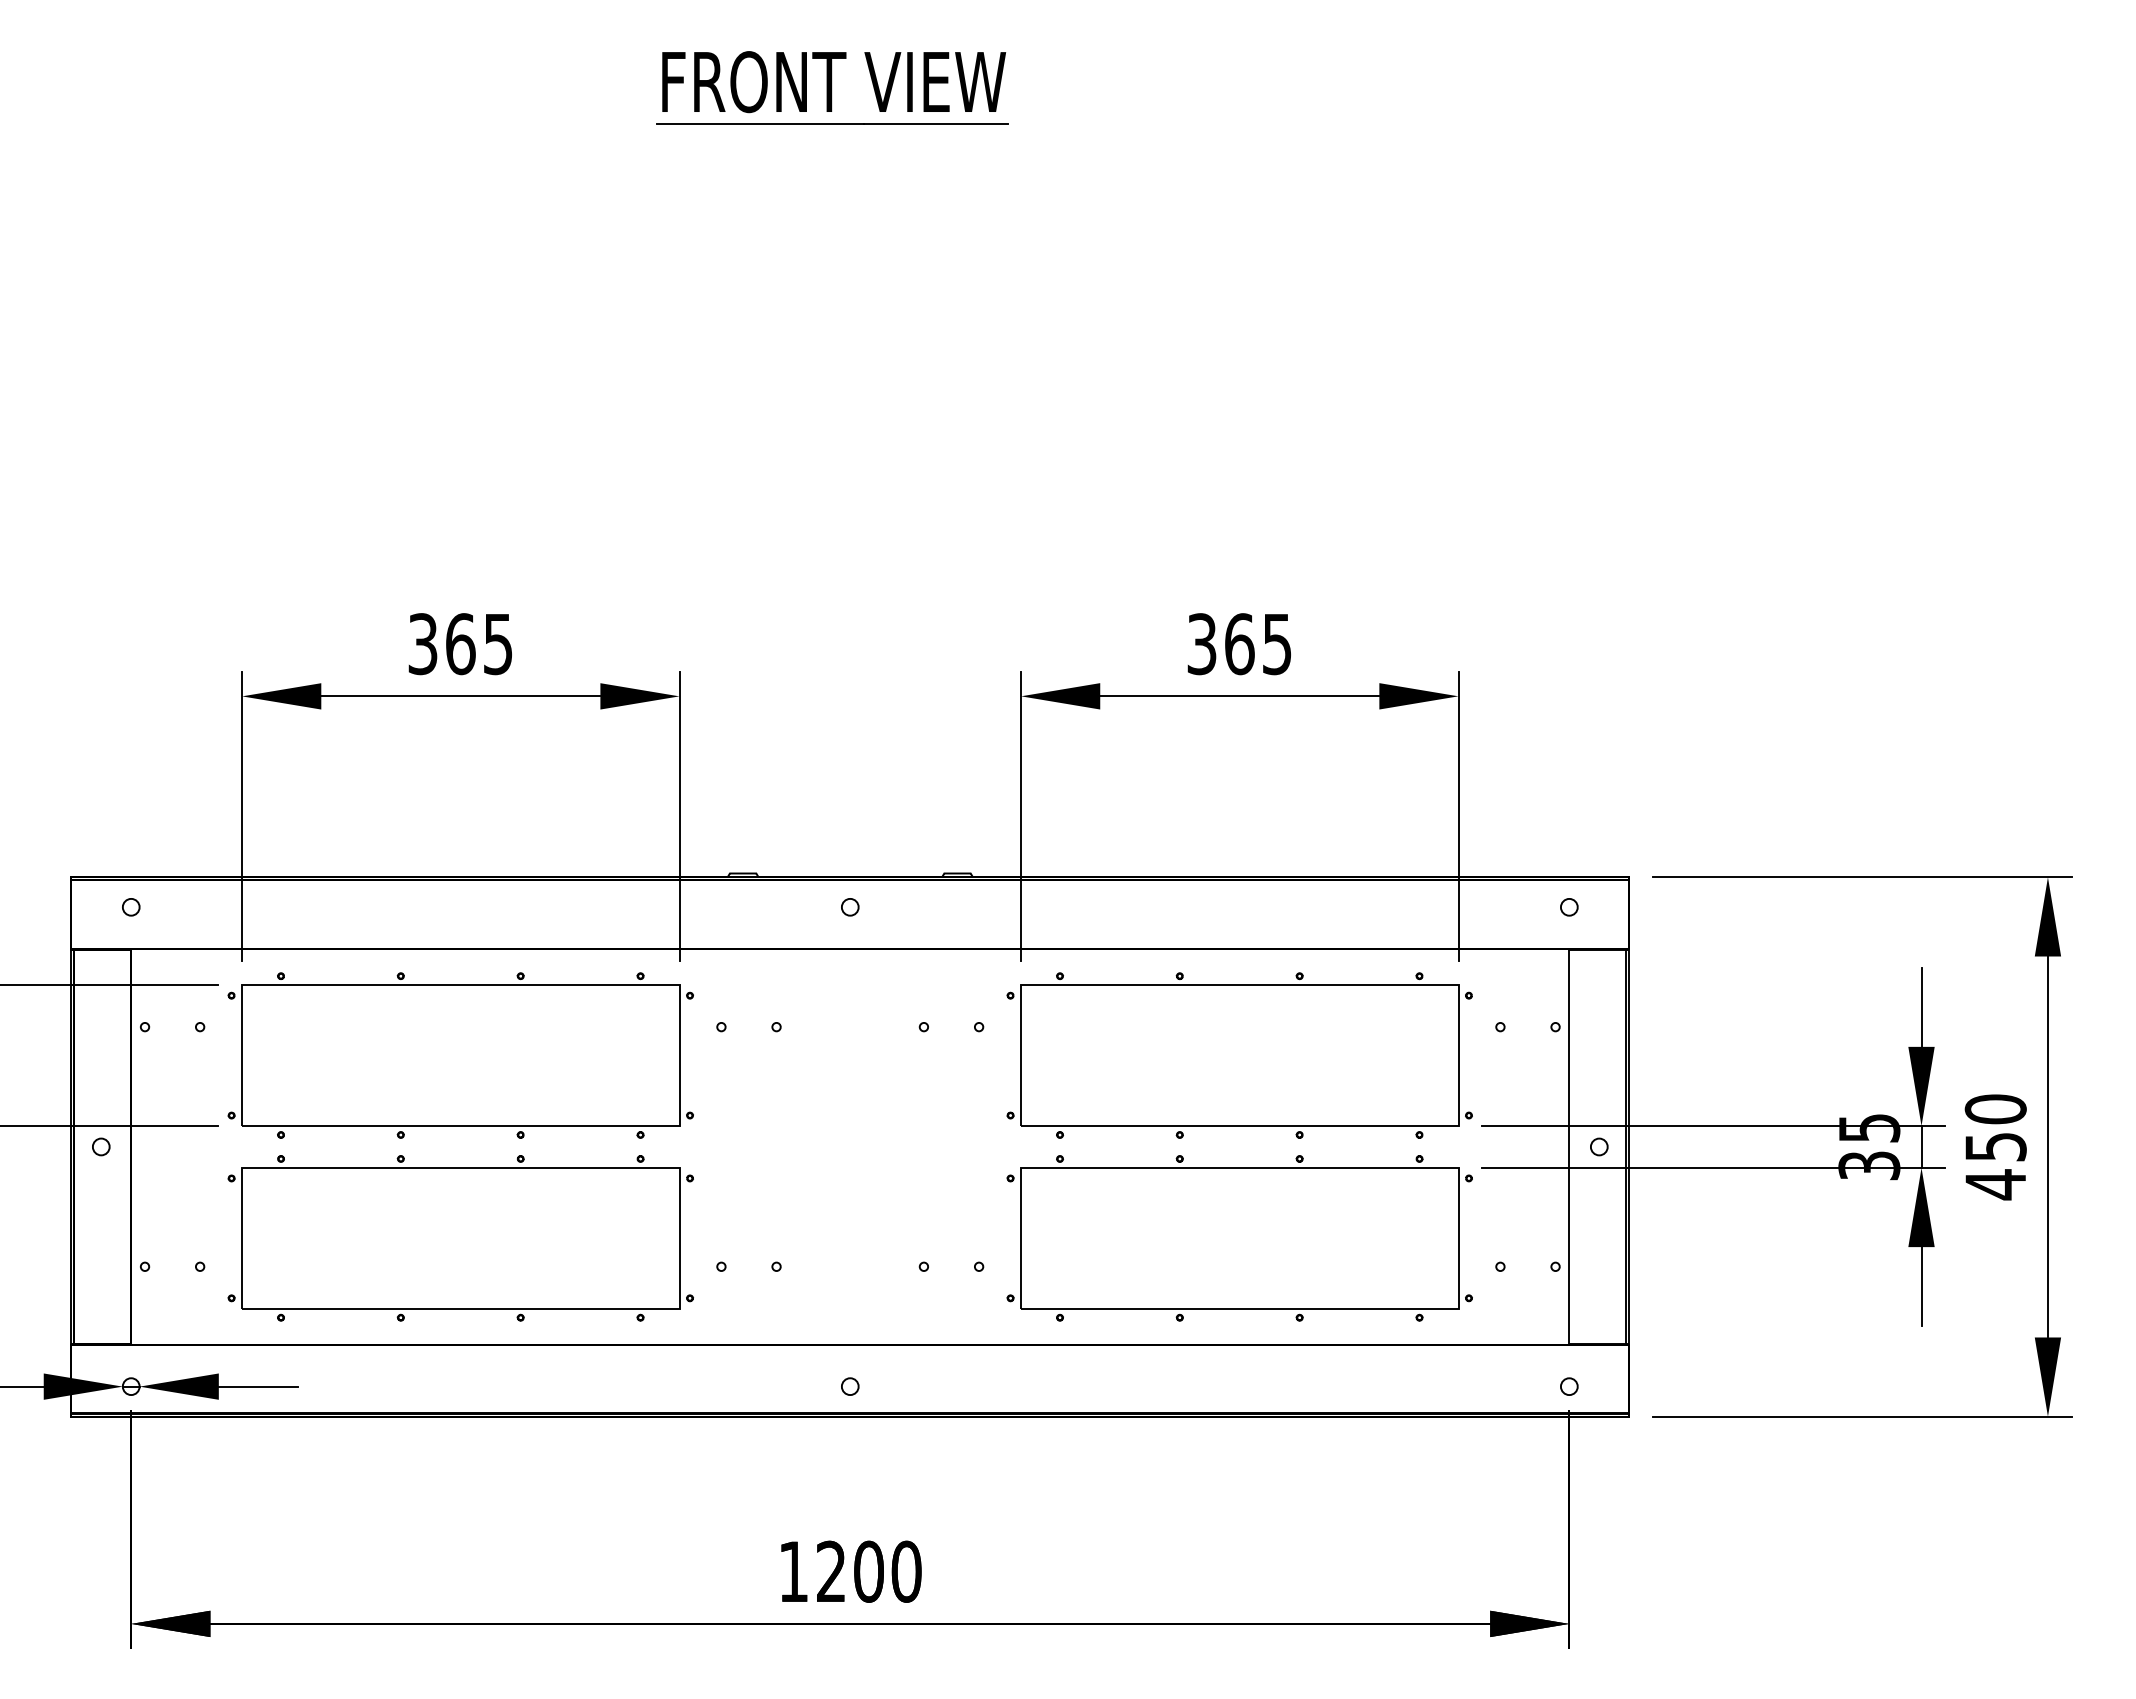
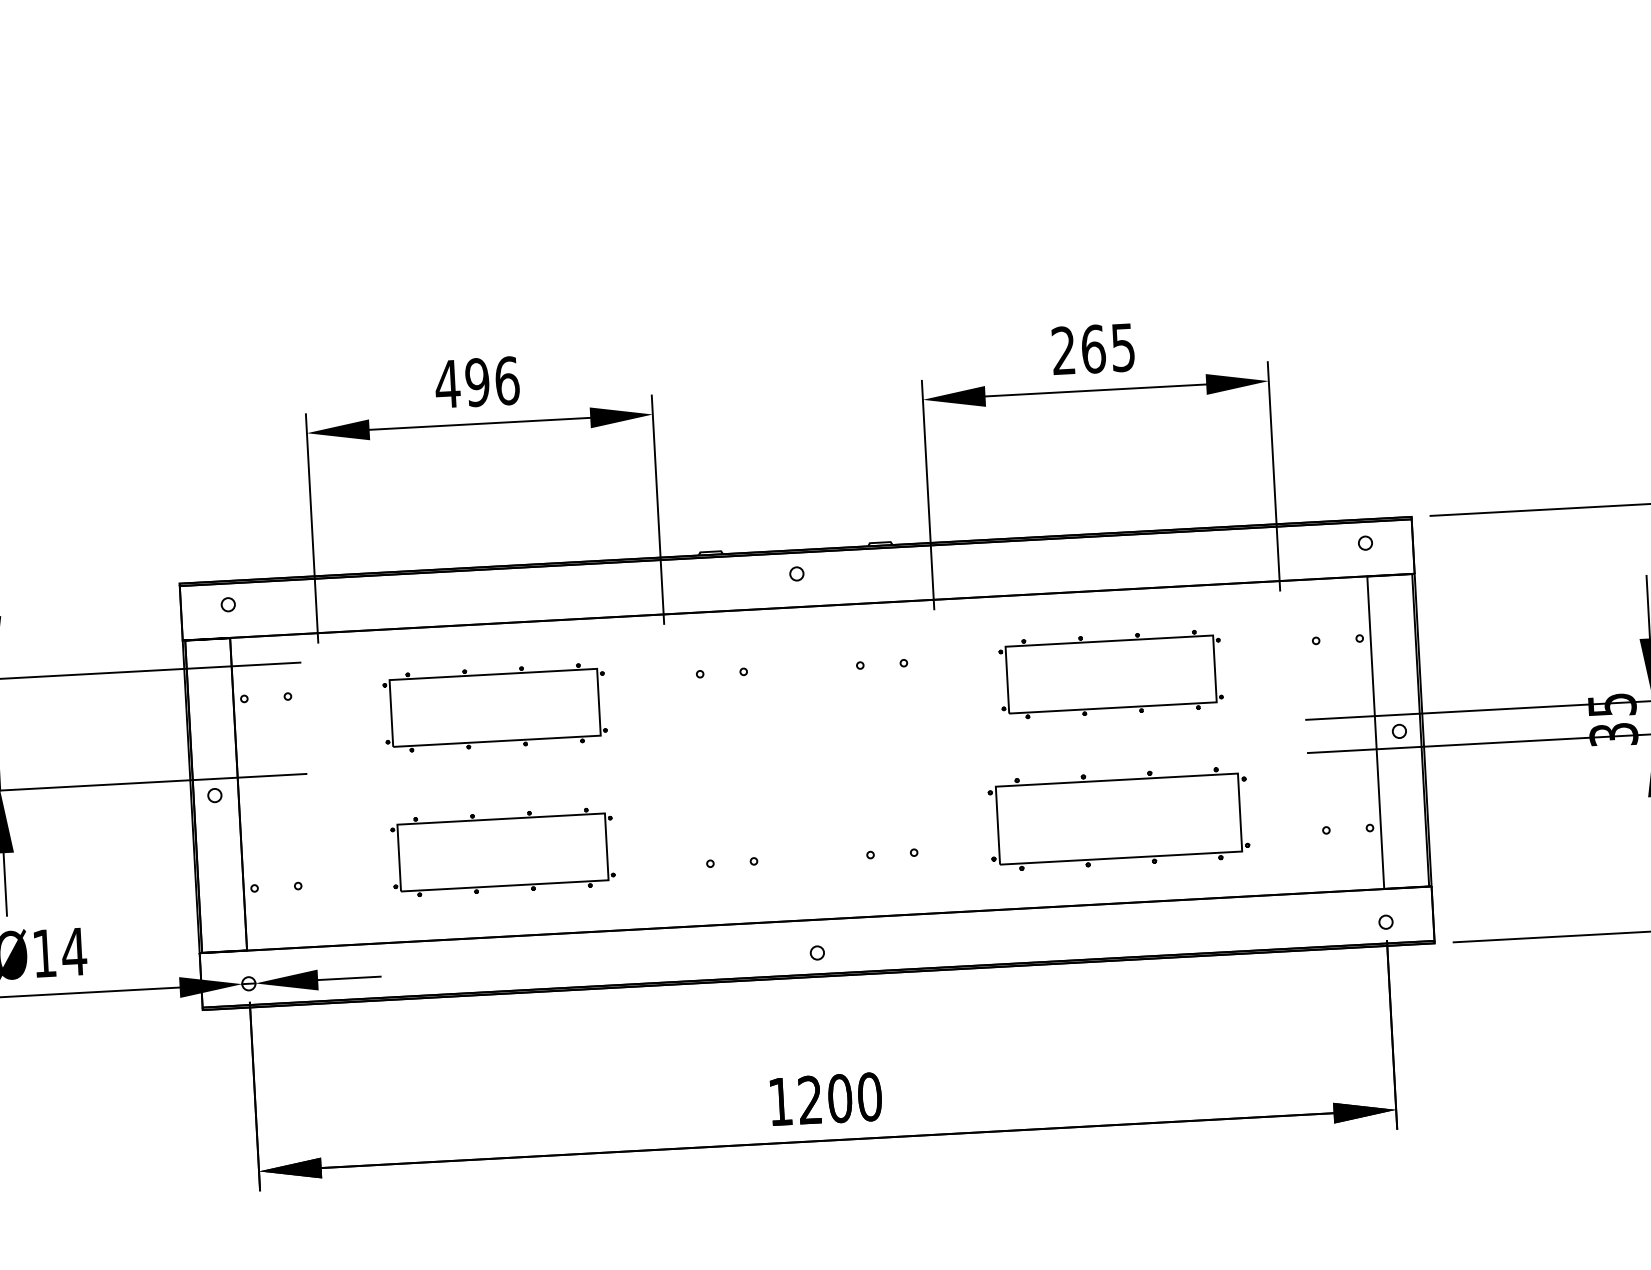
text: (460, 644) -> (477, 382), 365 -> 496
text: (1201, 644) -> (1063, 351), 365 -> 265
part: (460, 1055) -> (495, 707), size x0.6
part: (1239, 1055) -> (1111, 674), size x0.6
part: (460, 1238) -> (502, 852), size x0.6
part: (1239, 1238) -> (1118, 819), size x0.7

